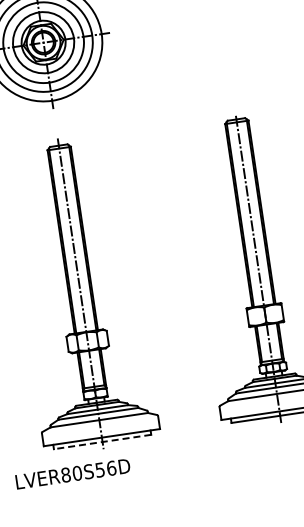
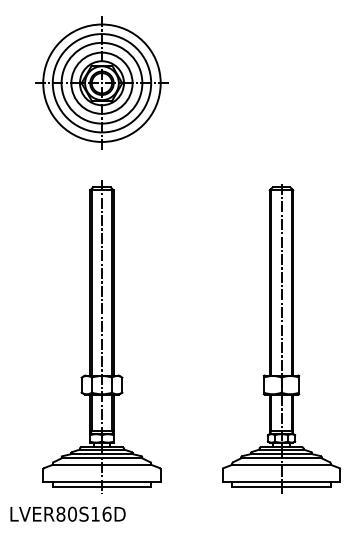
line: (102, 441) -> (101, 486), dashed -> solid
text: (100, 470) -> (95, 514), LVER80S56D -> LVER80S16D

